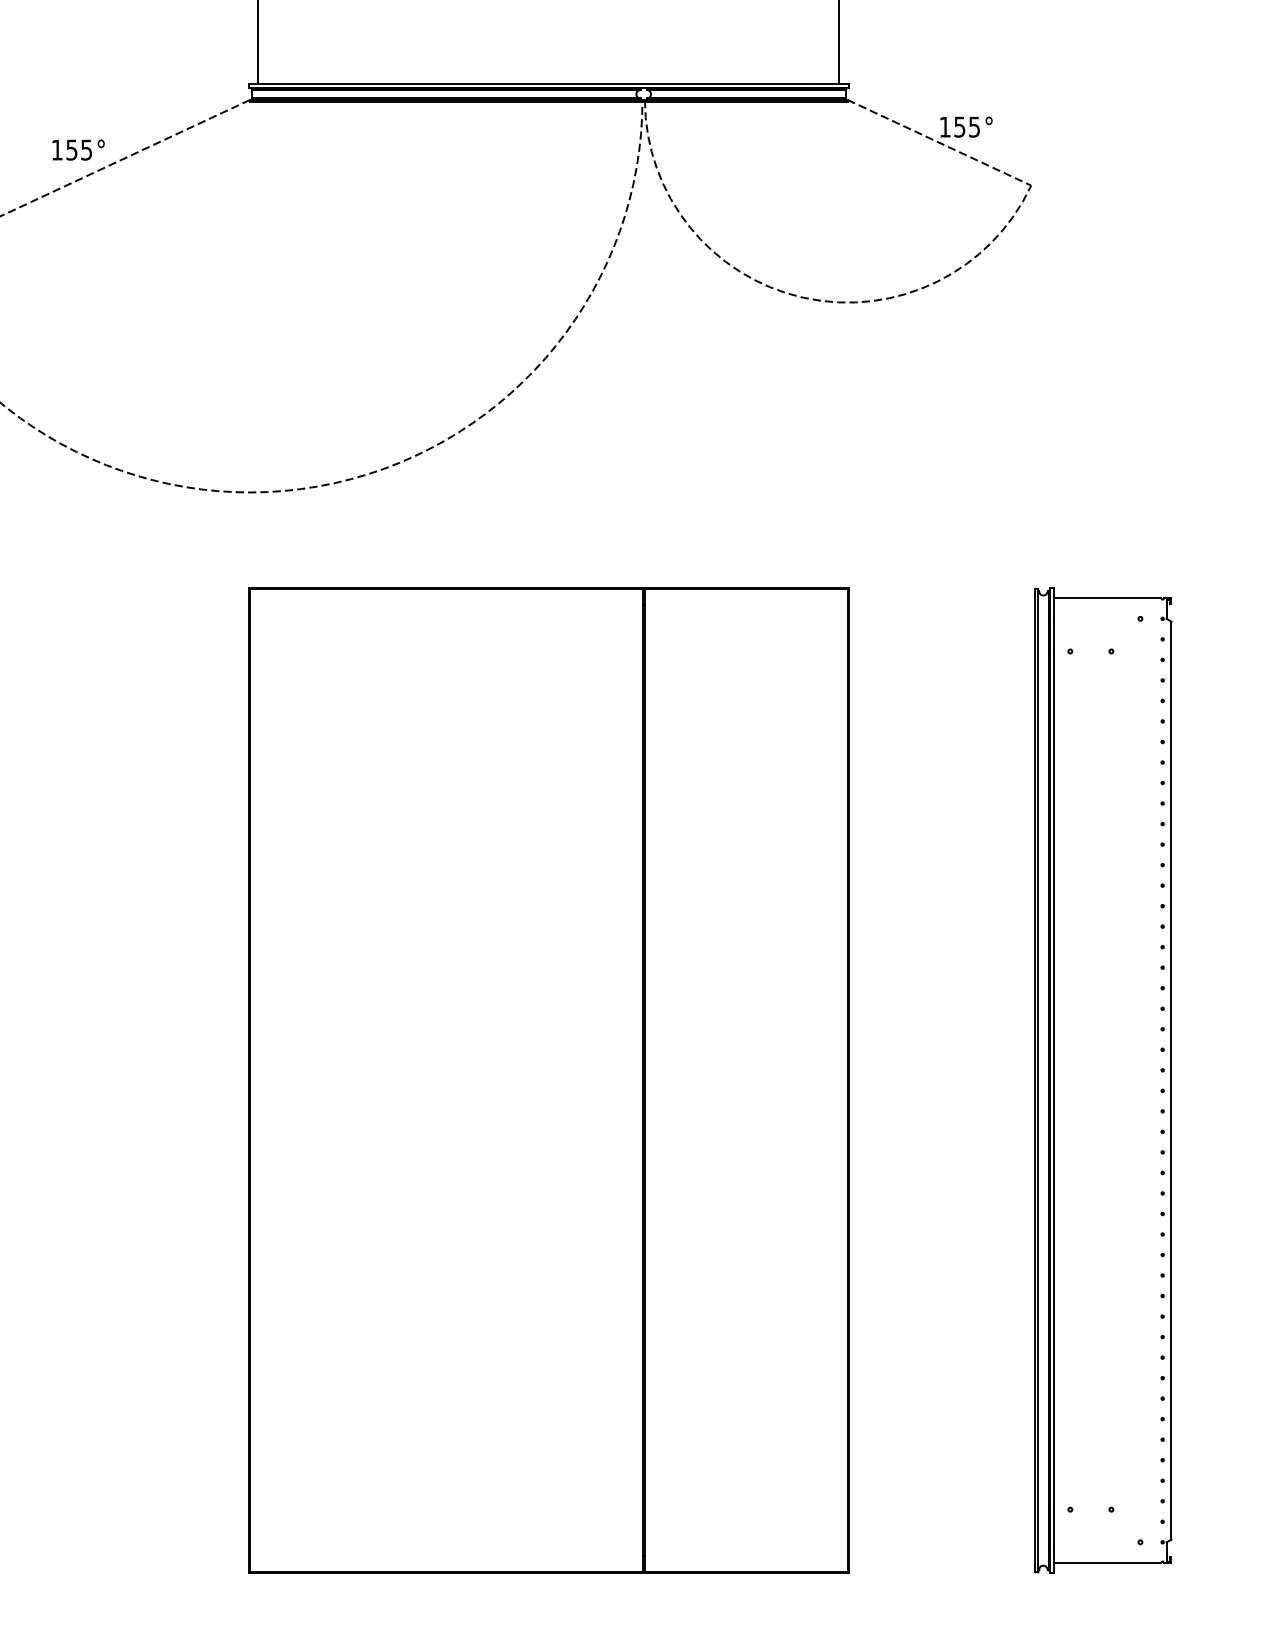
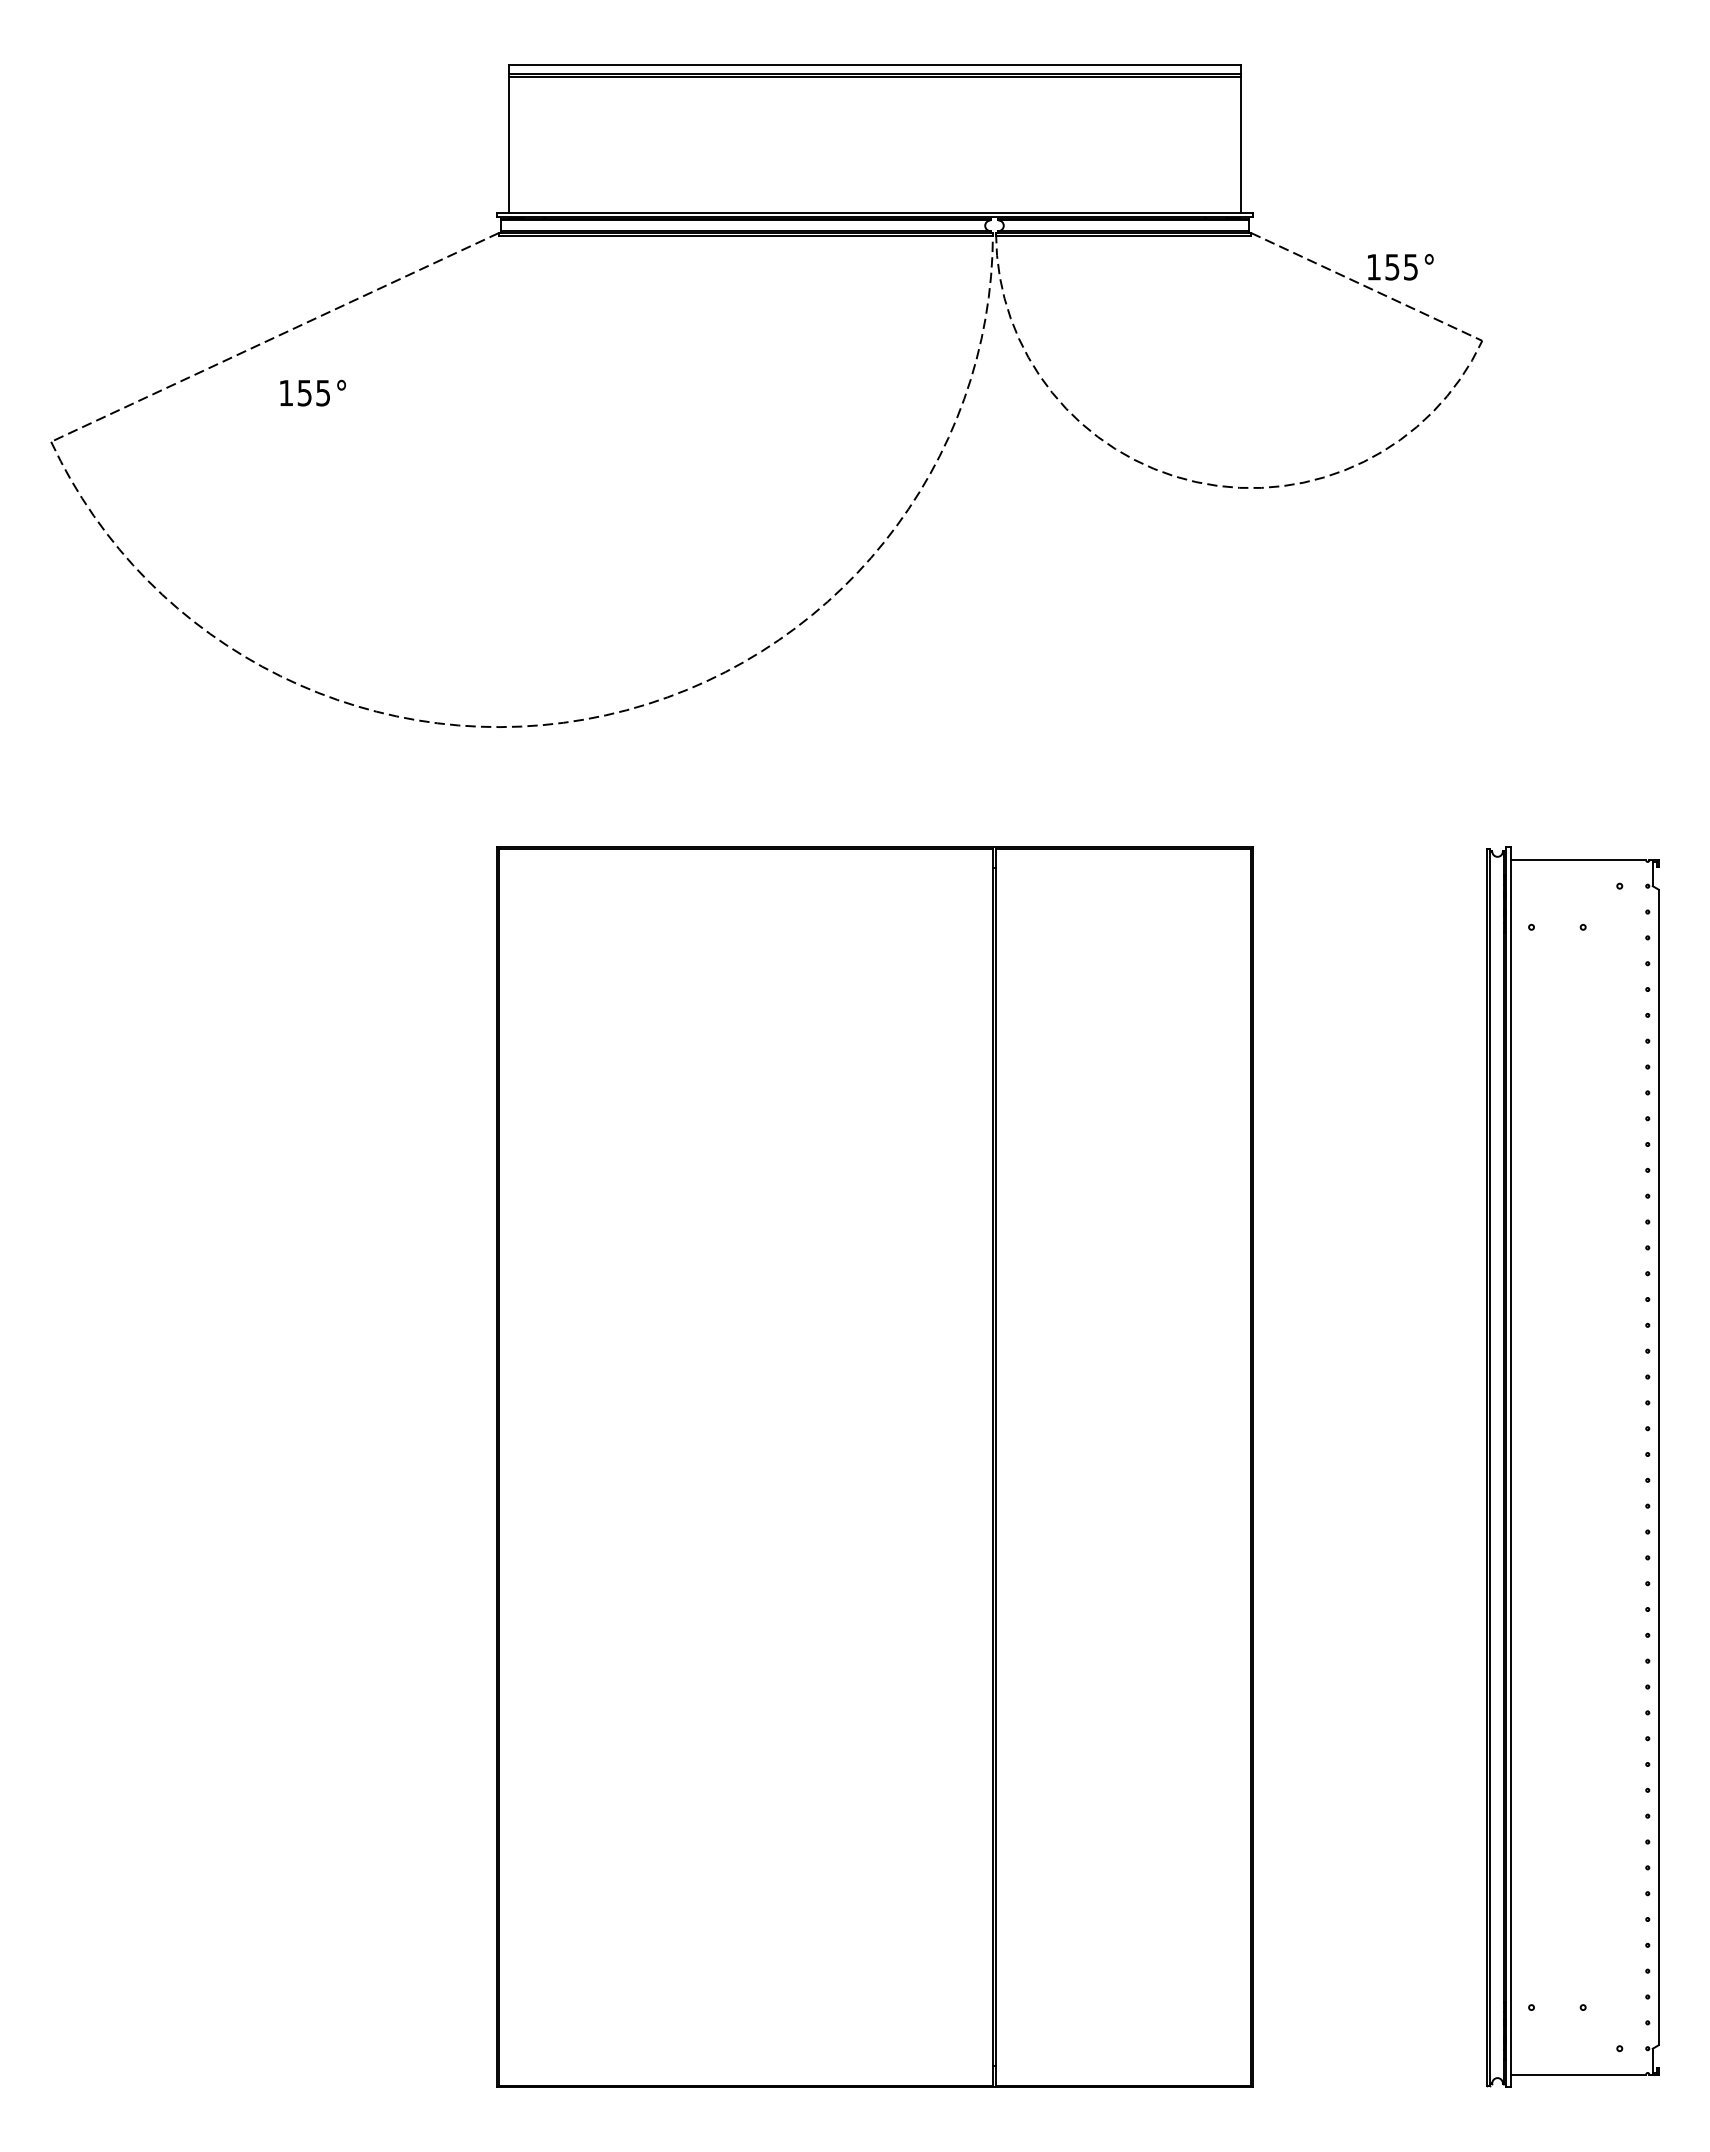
text: (78, 149) -> (312, 392), moved

